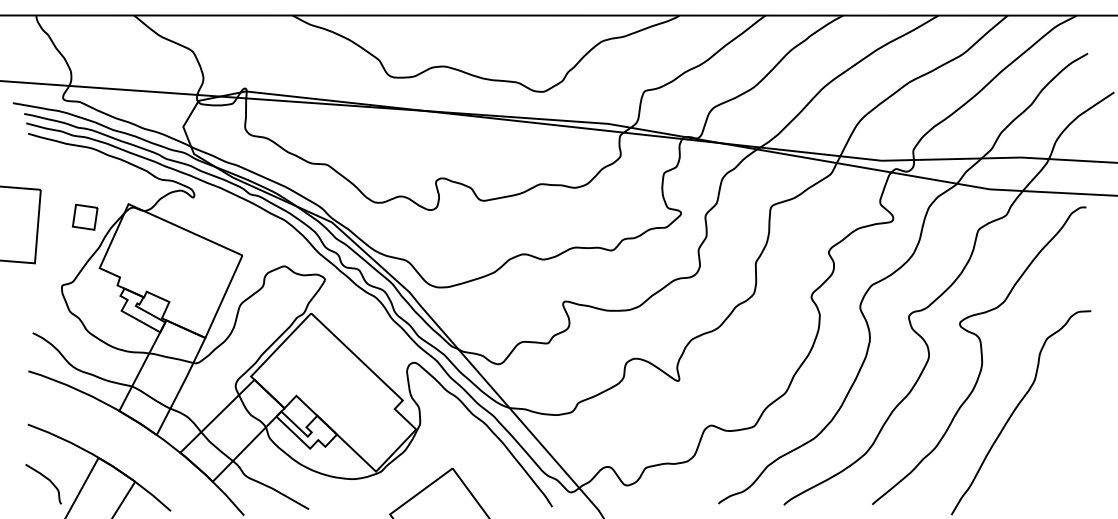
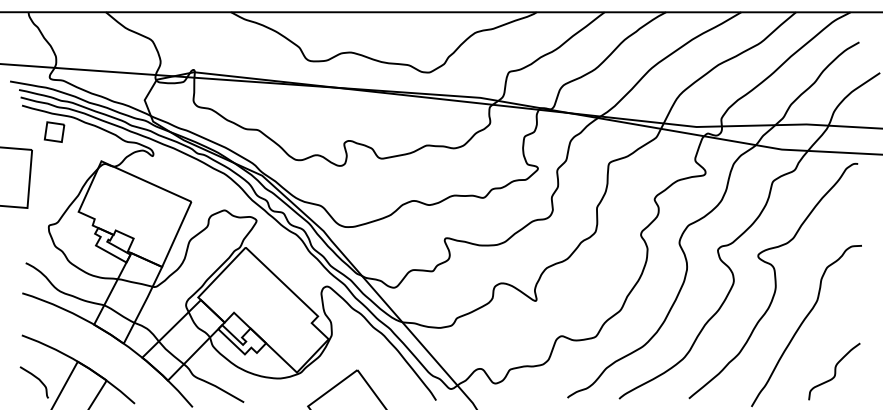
part: (85, 216) -> (54, 131), moved
curve: (1056, 470) -> (834, 371), added

